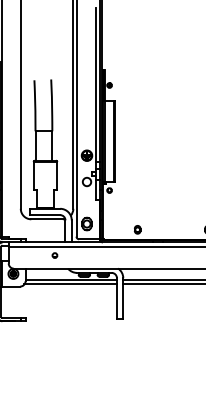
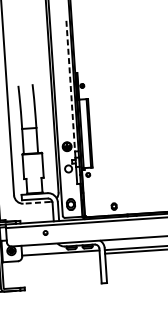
line: (95, 85) -> (70, 86), solid -> dashed
line: (47, 219) -> (37, 202), solid -> dashed
line: (70, 284) -> (60, 256), removed

